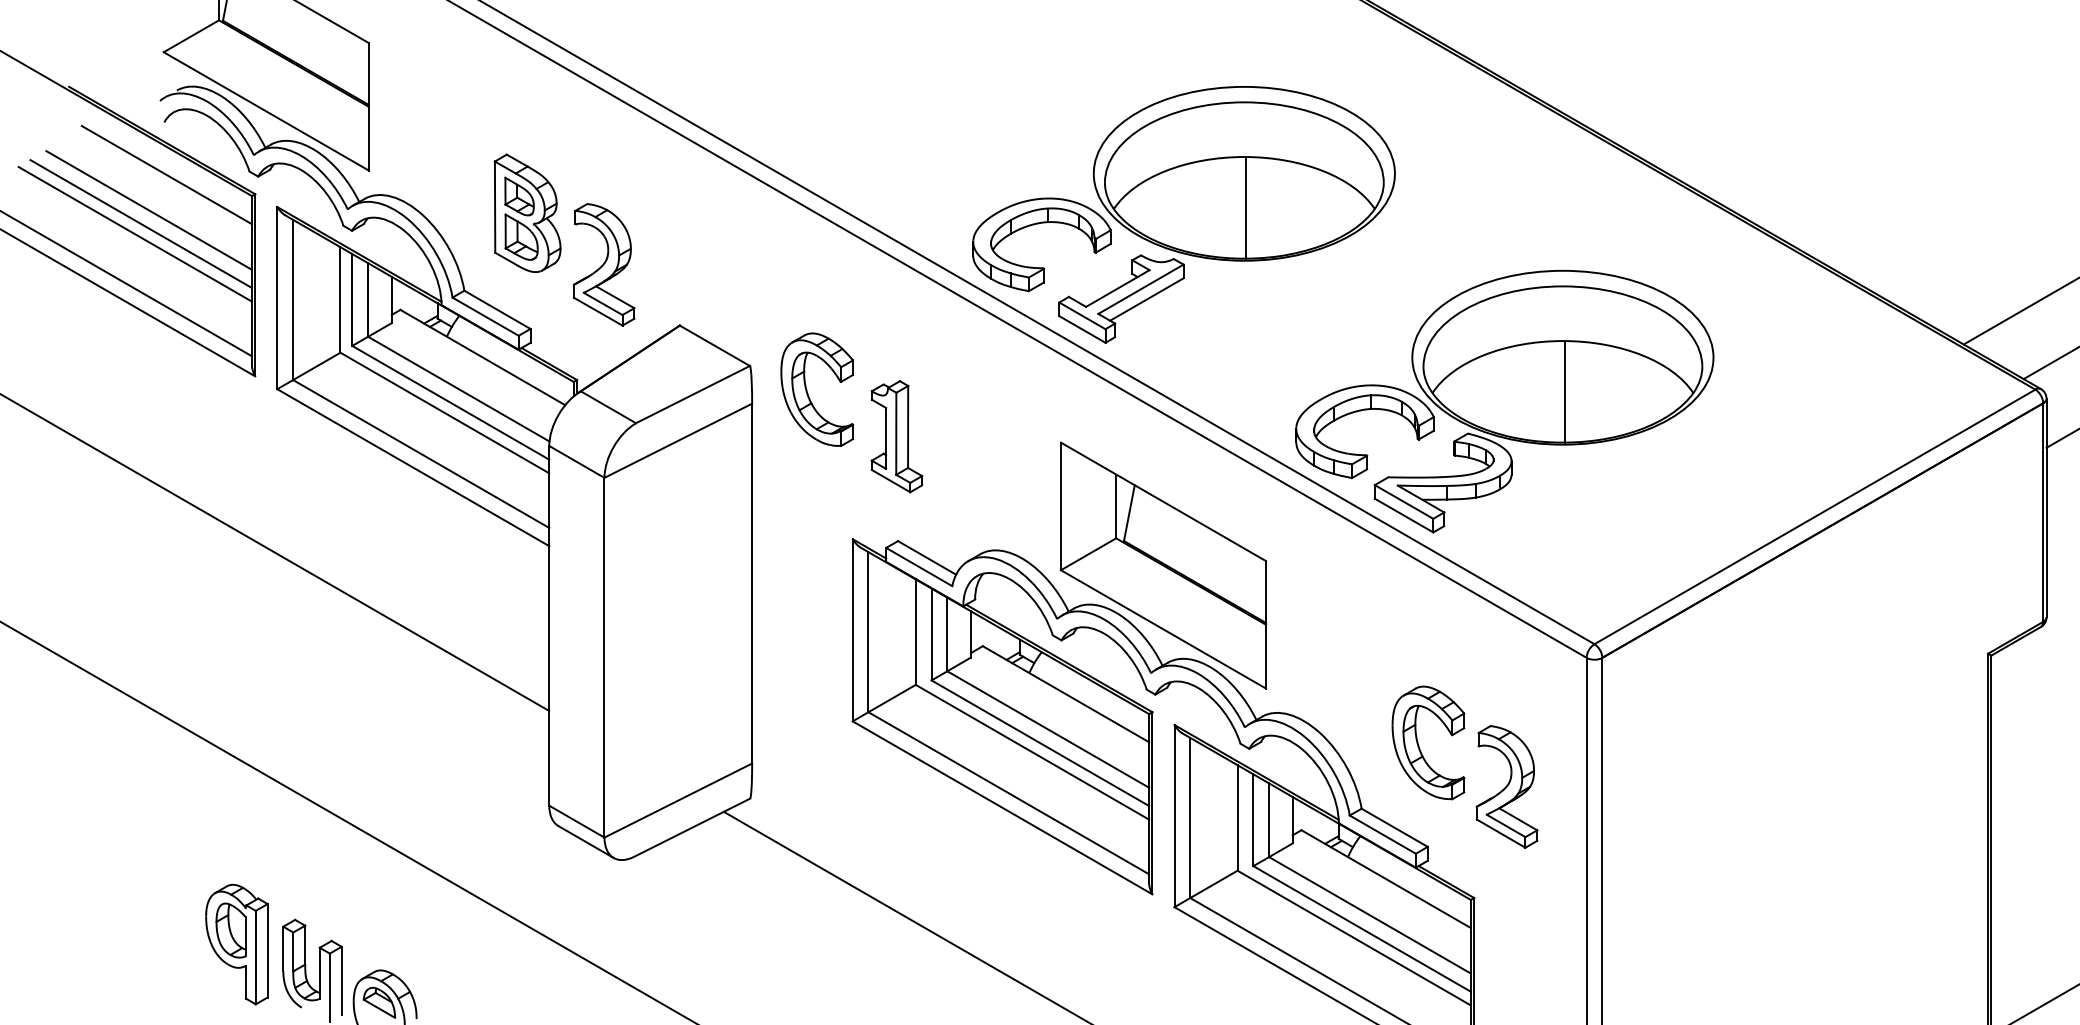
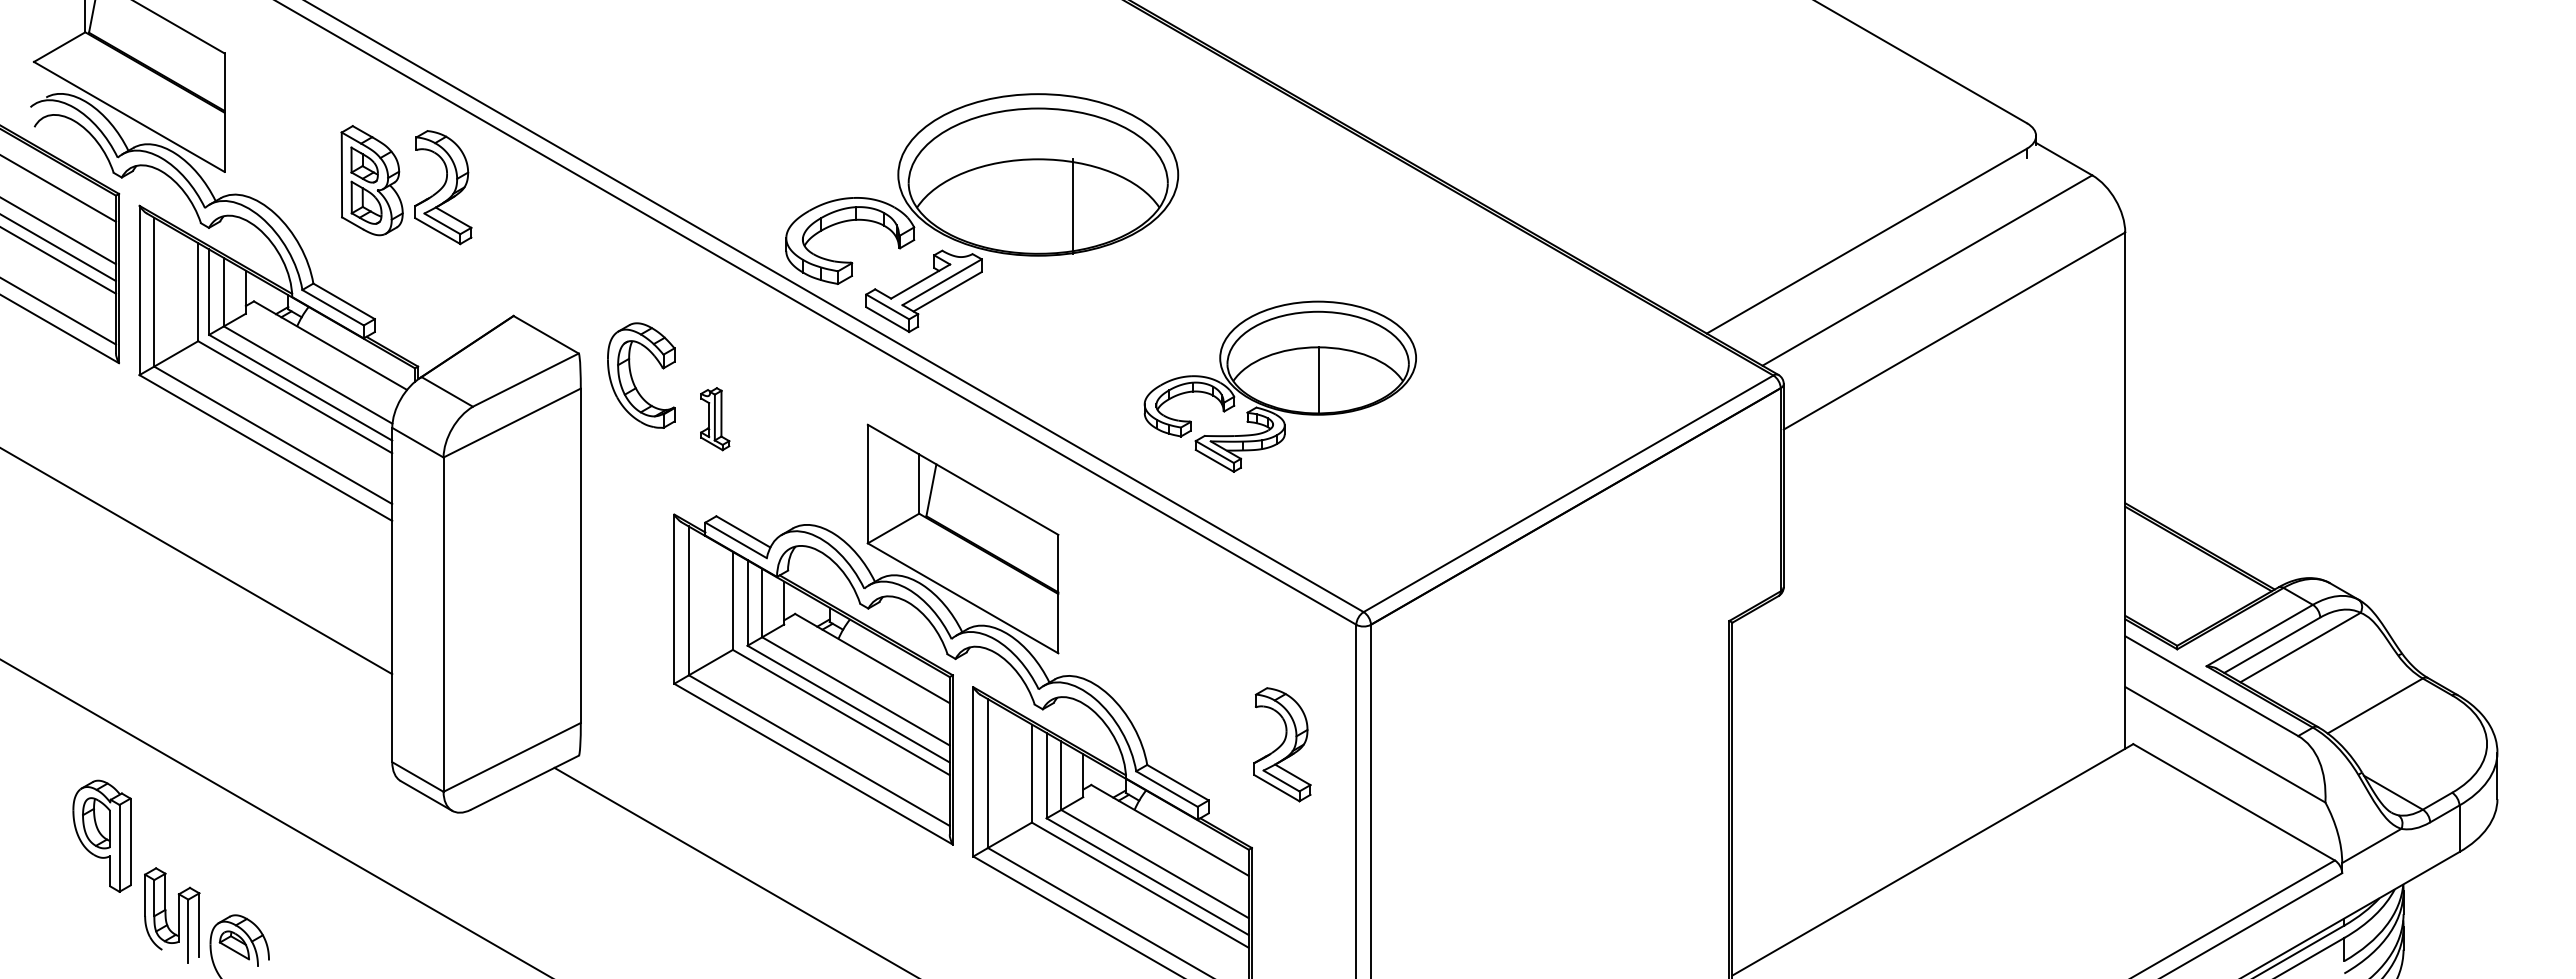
line: (1246, 207) -> (1073, 206), moved
part: (526, 213) -> (371, 180), moved
part: (604, 264) -> (443, 187), moved
part: (1505, 401) -> (1280, 386), size x0.7
part: (895, 435) -> (714, 418), size x0.6
part: (1420, 746) -> (1201, 707), removed
part: (236, 943) -> (101, 835), moved

